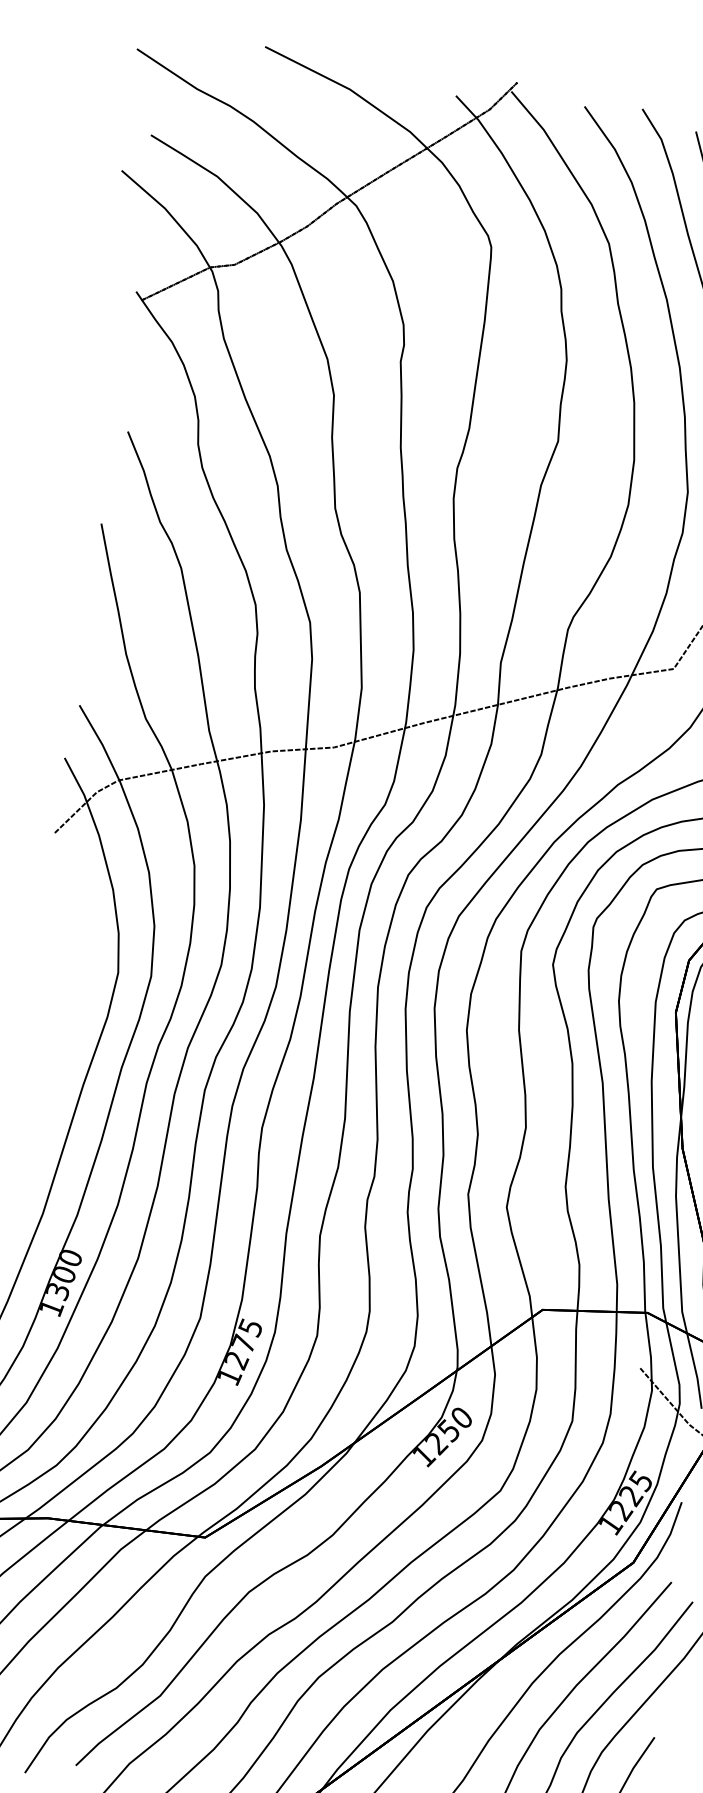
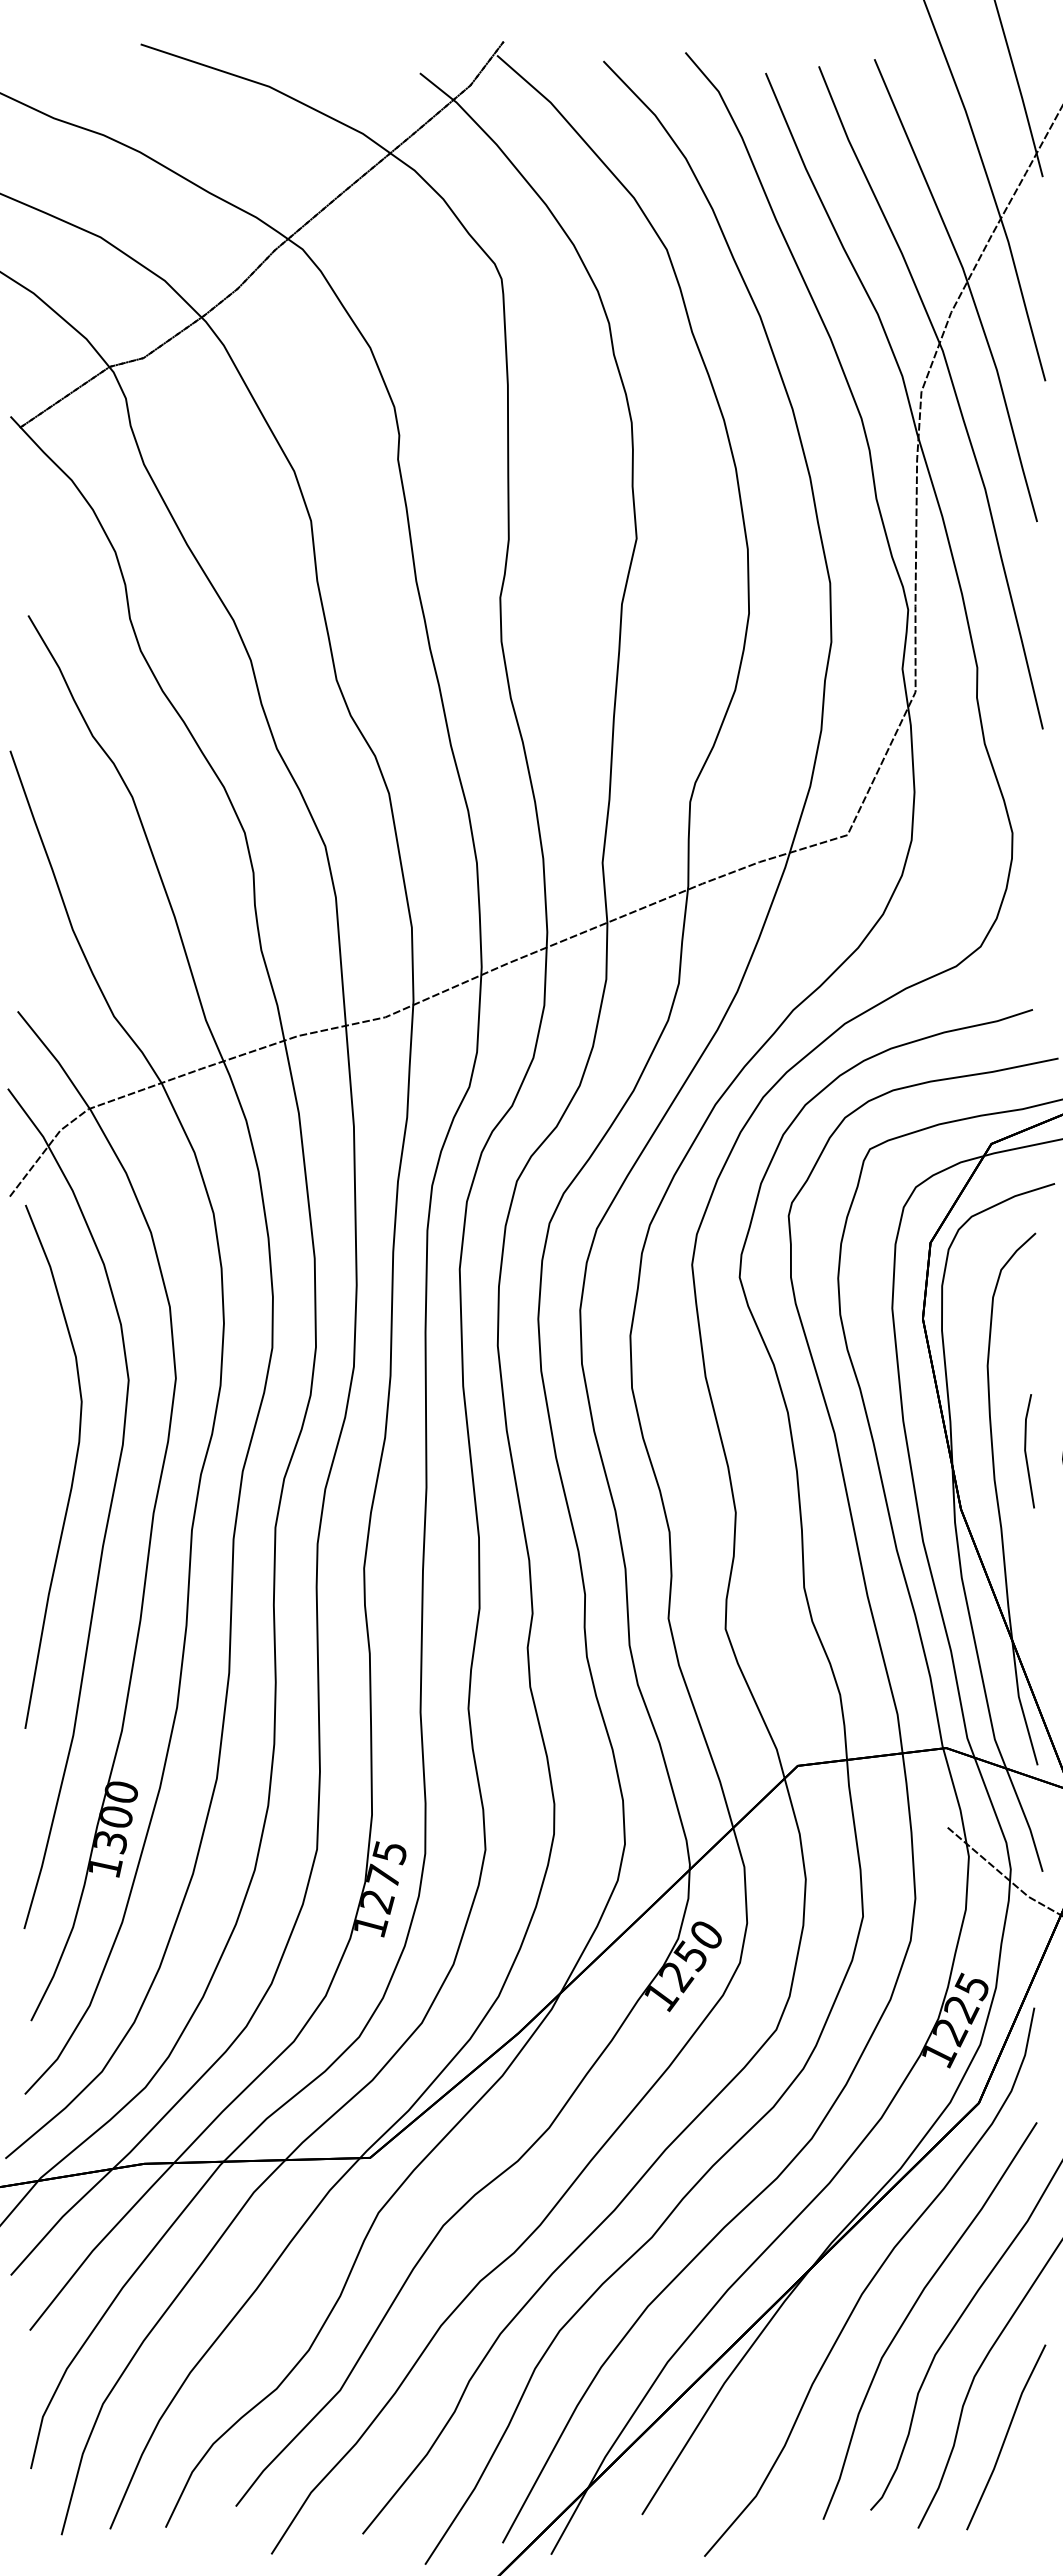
curve: (70, 1028) -> (73, 1468), added

